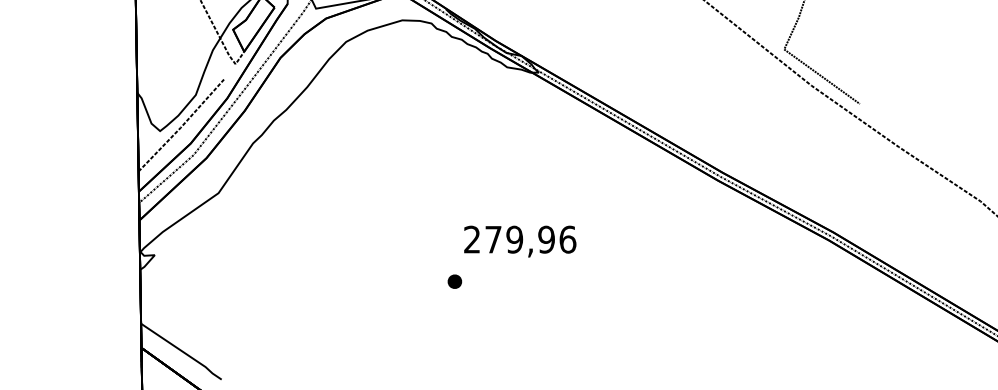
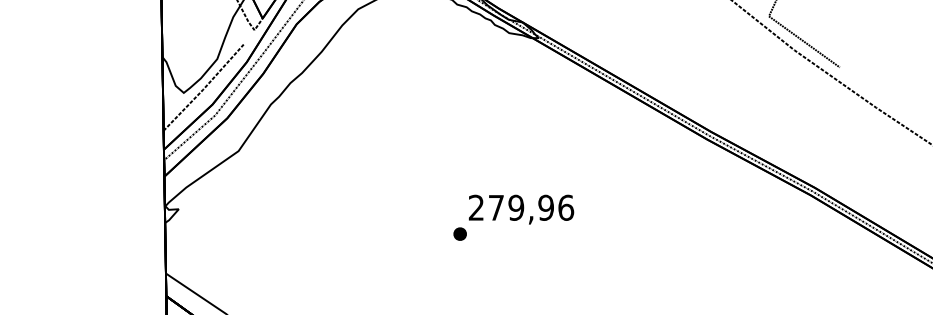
text: (520, 241) -> (521, 209), moved

